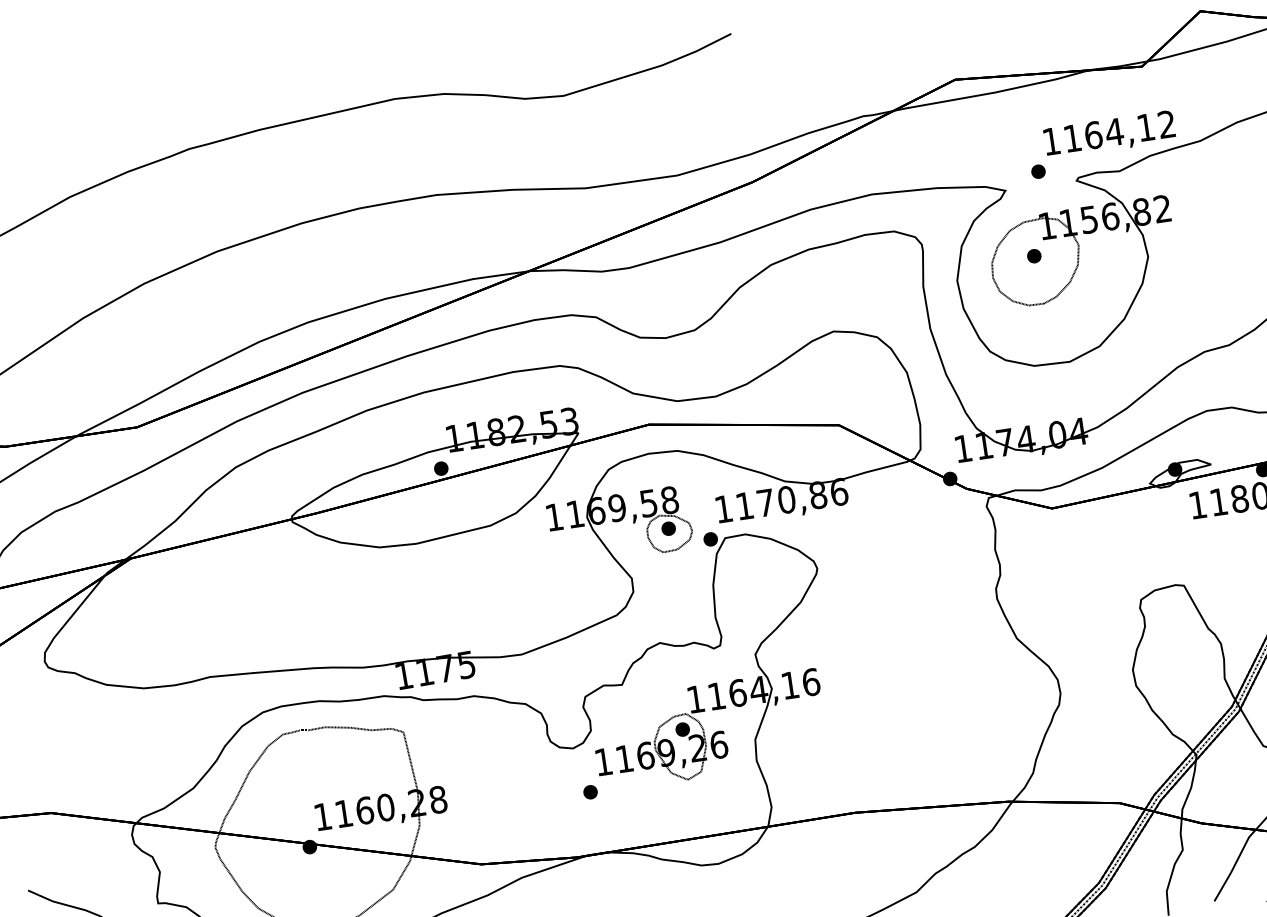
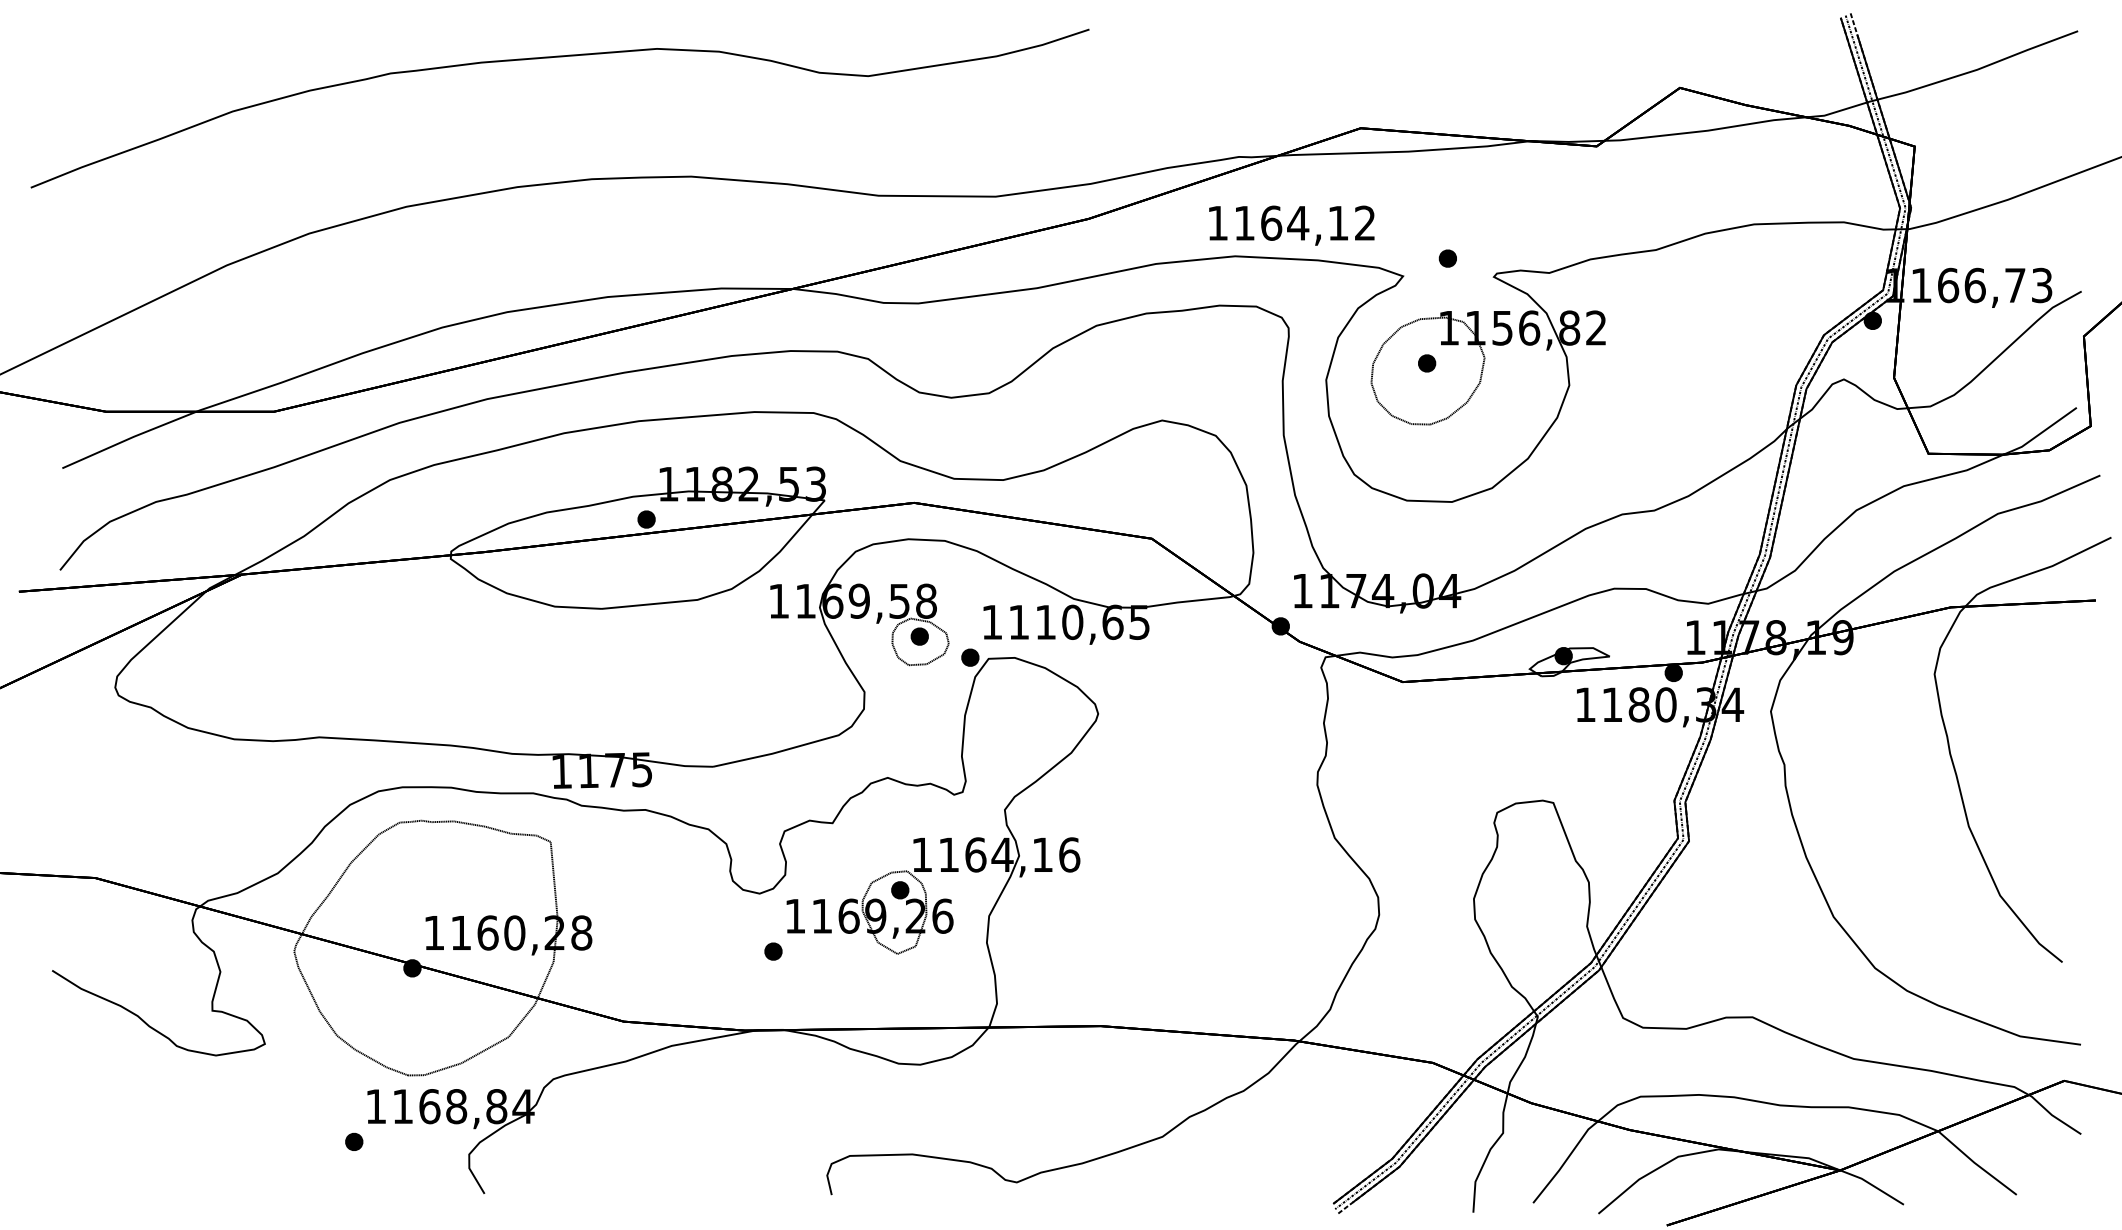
text: (1109, 134) -> (1291, 225), moved
text: (802, 496) -> (1093, 621), 1170,86 -> 1110,65

